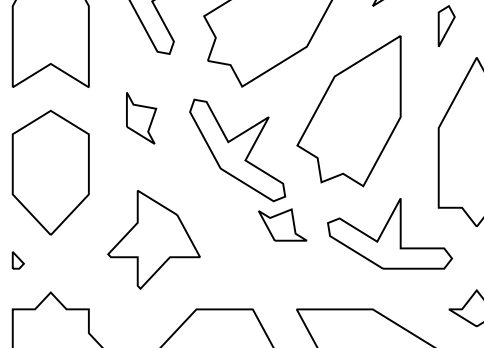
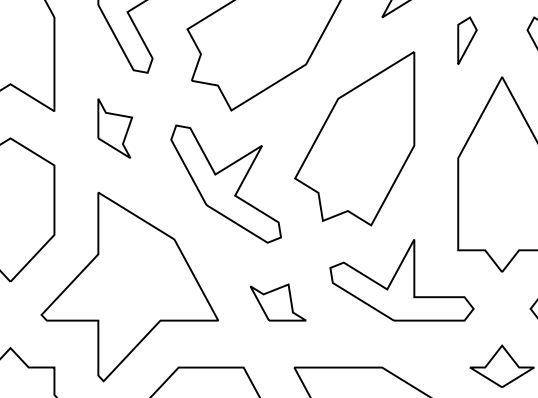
part: (141, 118) -> (115, 128), moved
part: (282, 224) -> (277, 301), moved
part: (153, 239) -> (129, 286), size x1.67

